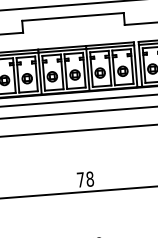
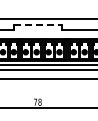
line: (74, 16) -> (38, 24), solid -> dashed

